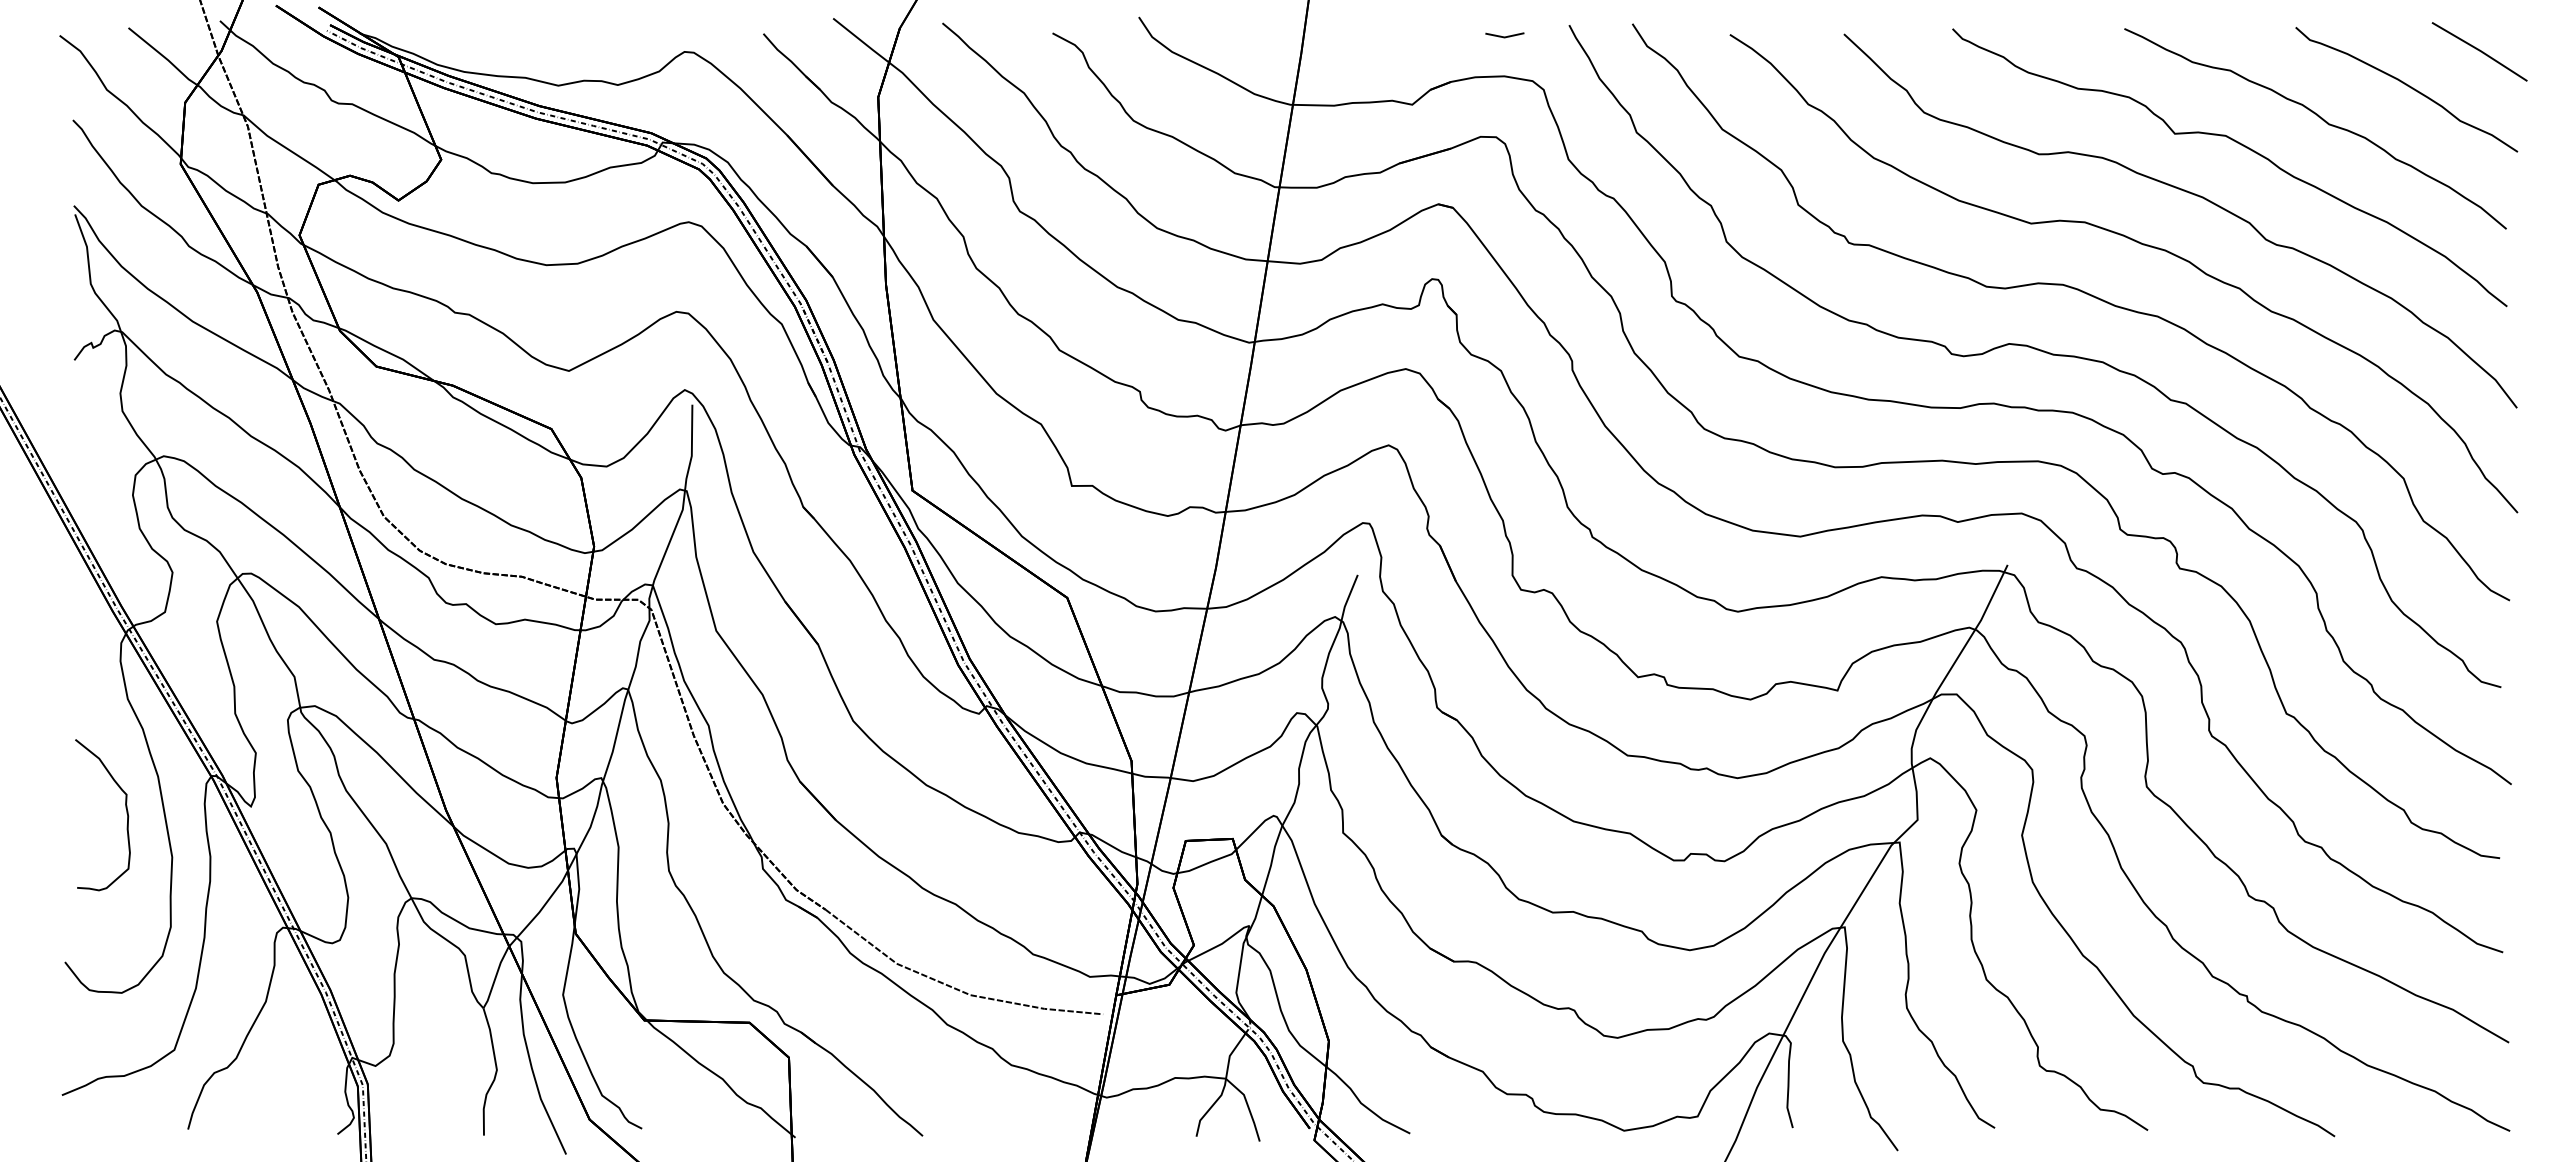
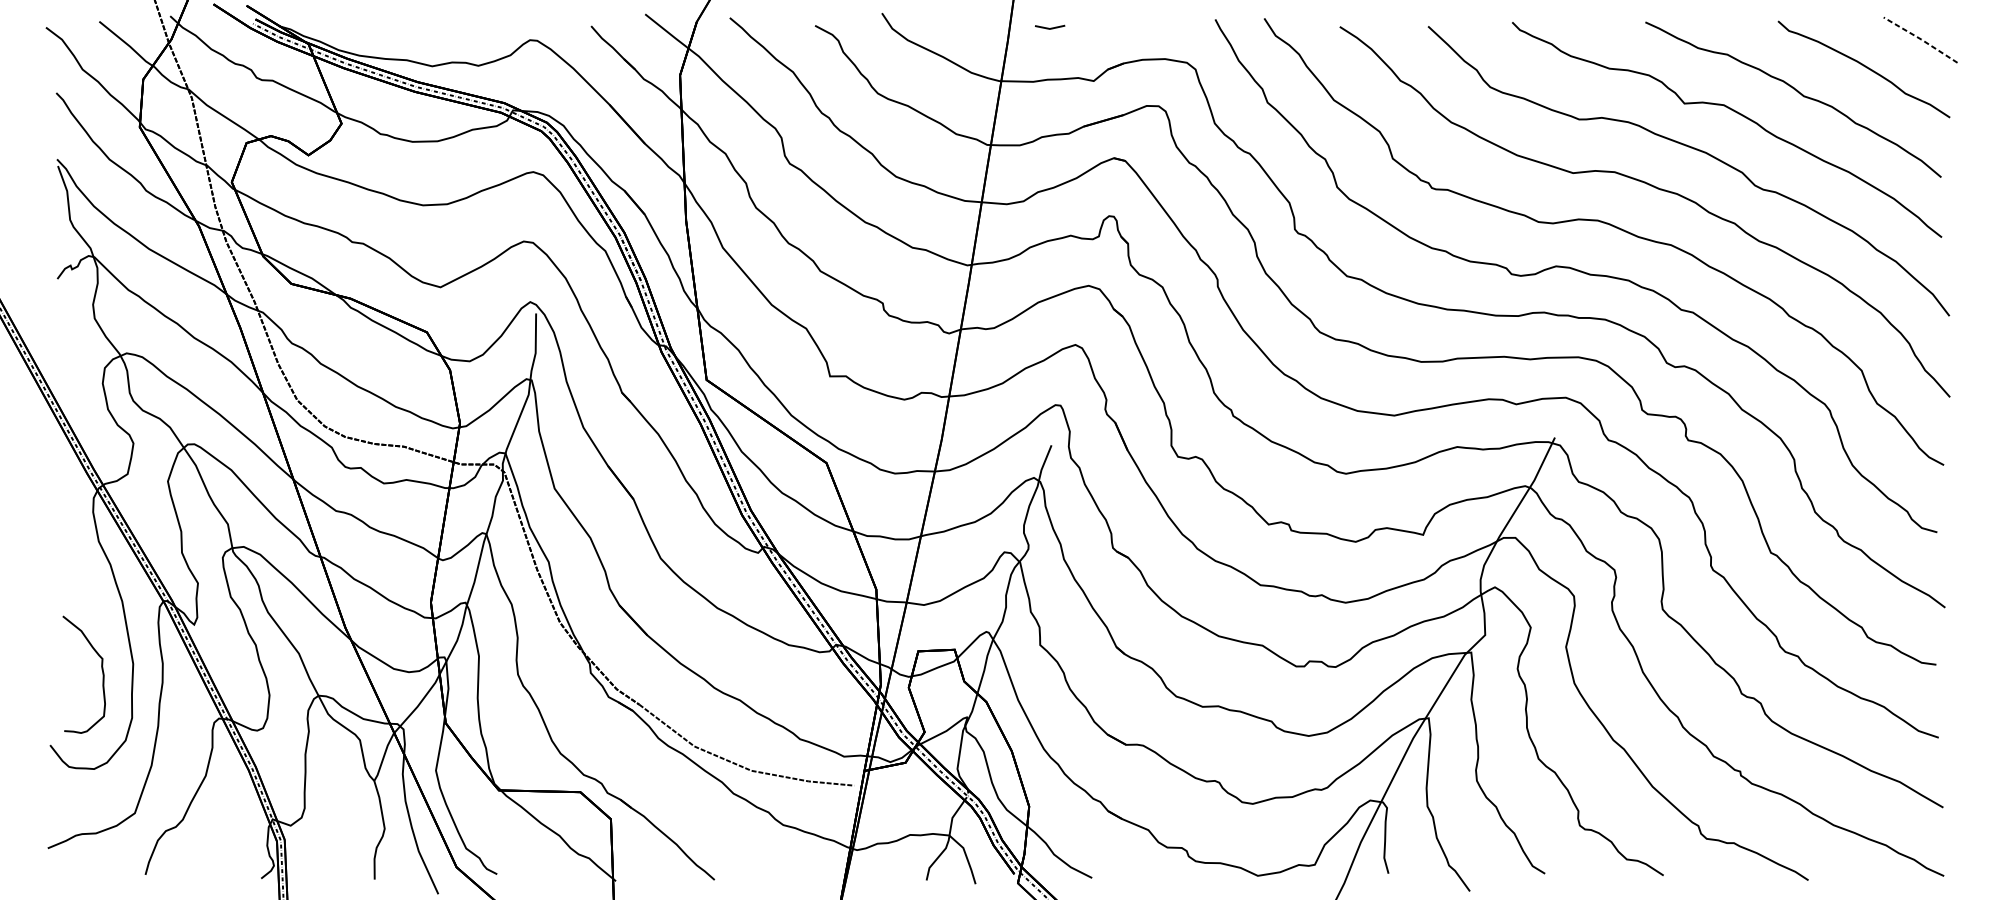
line: (1504, 36) -> (1049, 28), moved
line: (2480, 51) -> (1921, 39), solid -> dashed
curve: (125, 808) -> (101, 669), moved

